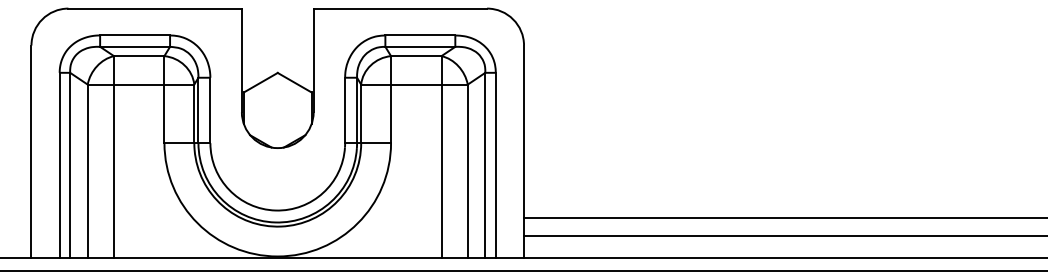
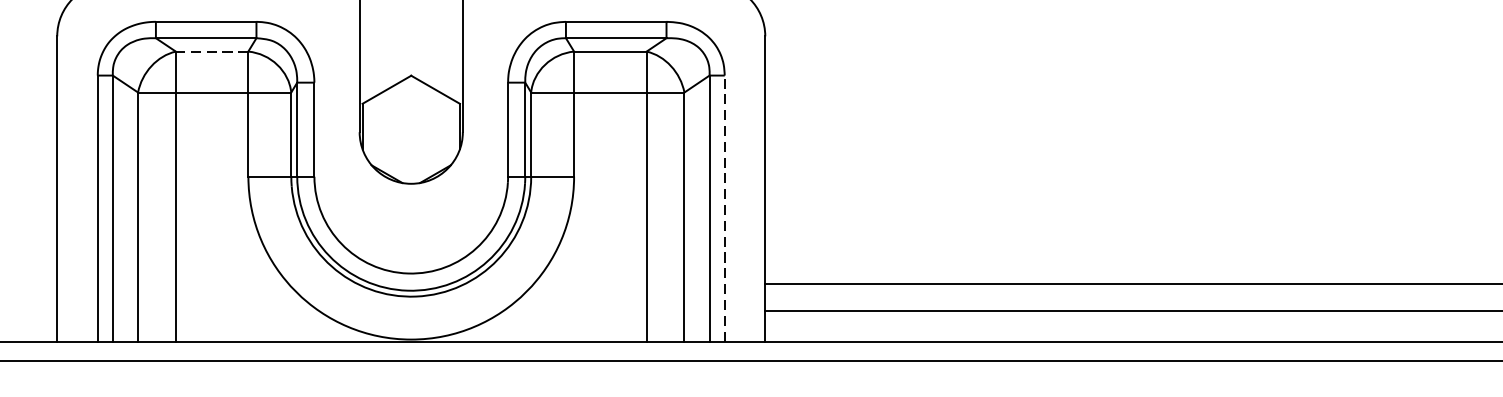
line: (138, 56) -> (211, 52), solid -> dashed
line: (495, 165) -> (724, 208), solid -> dashed

